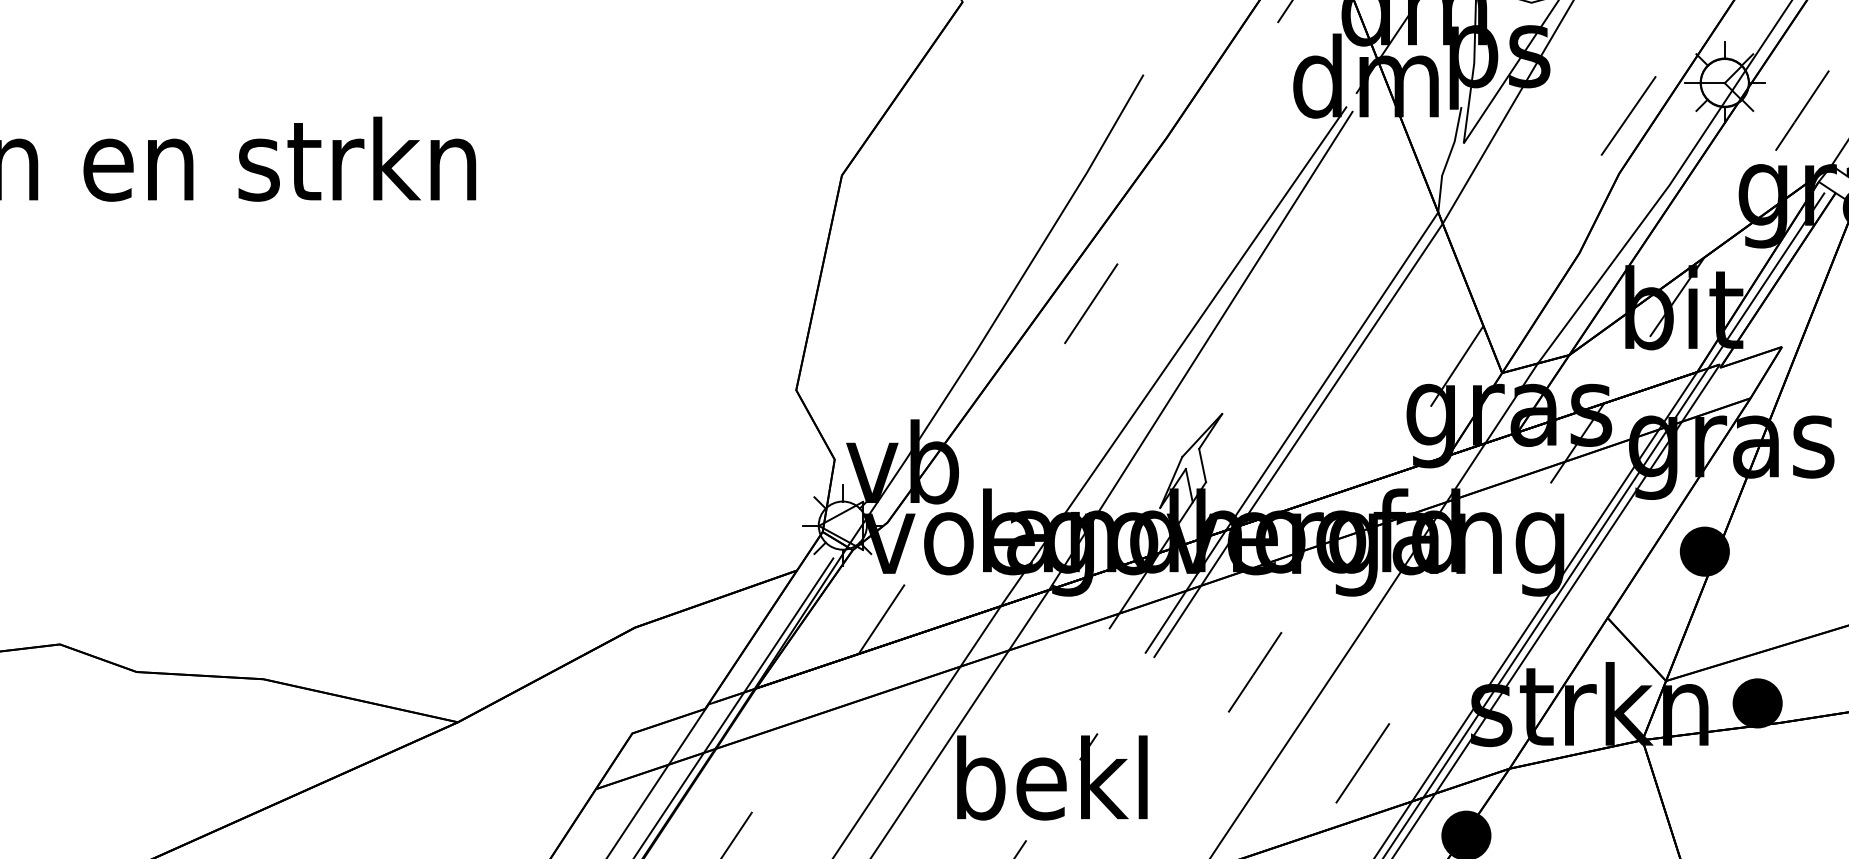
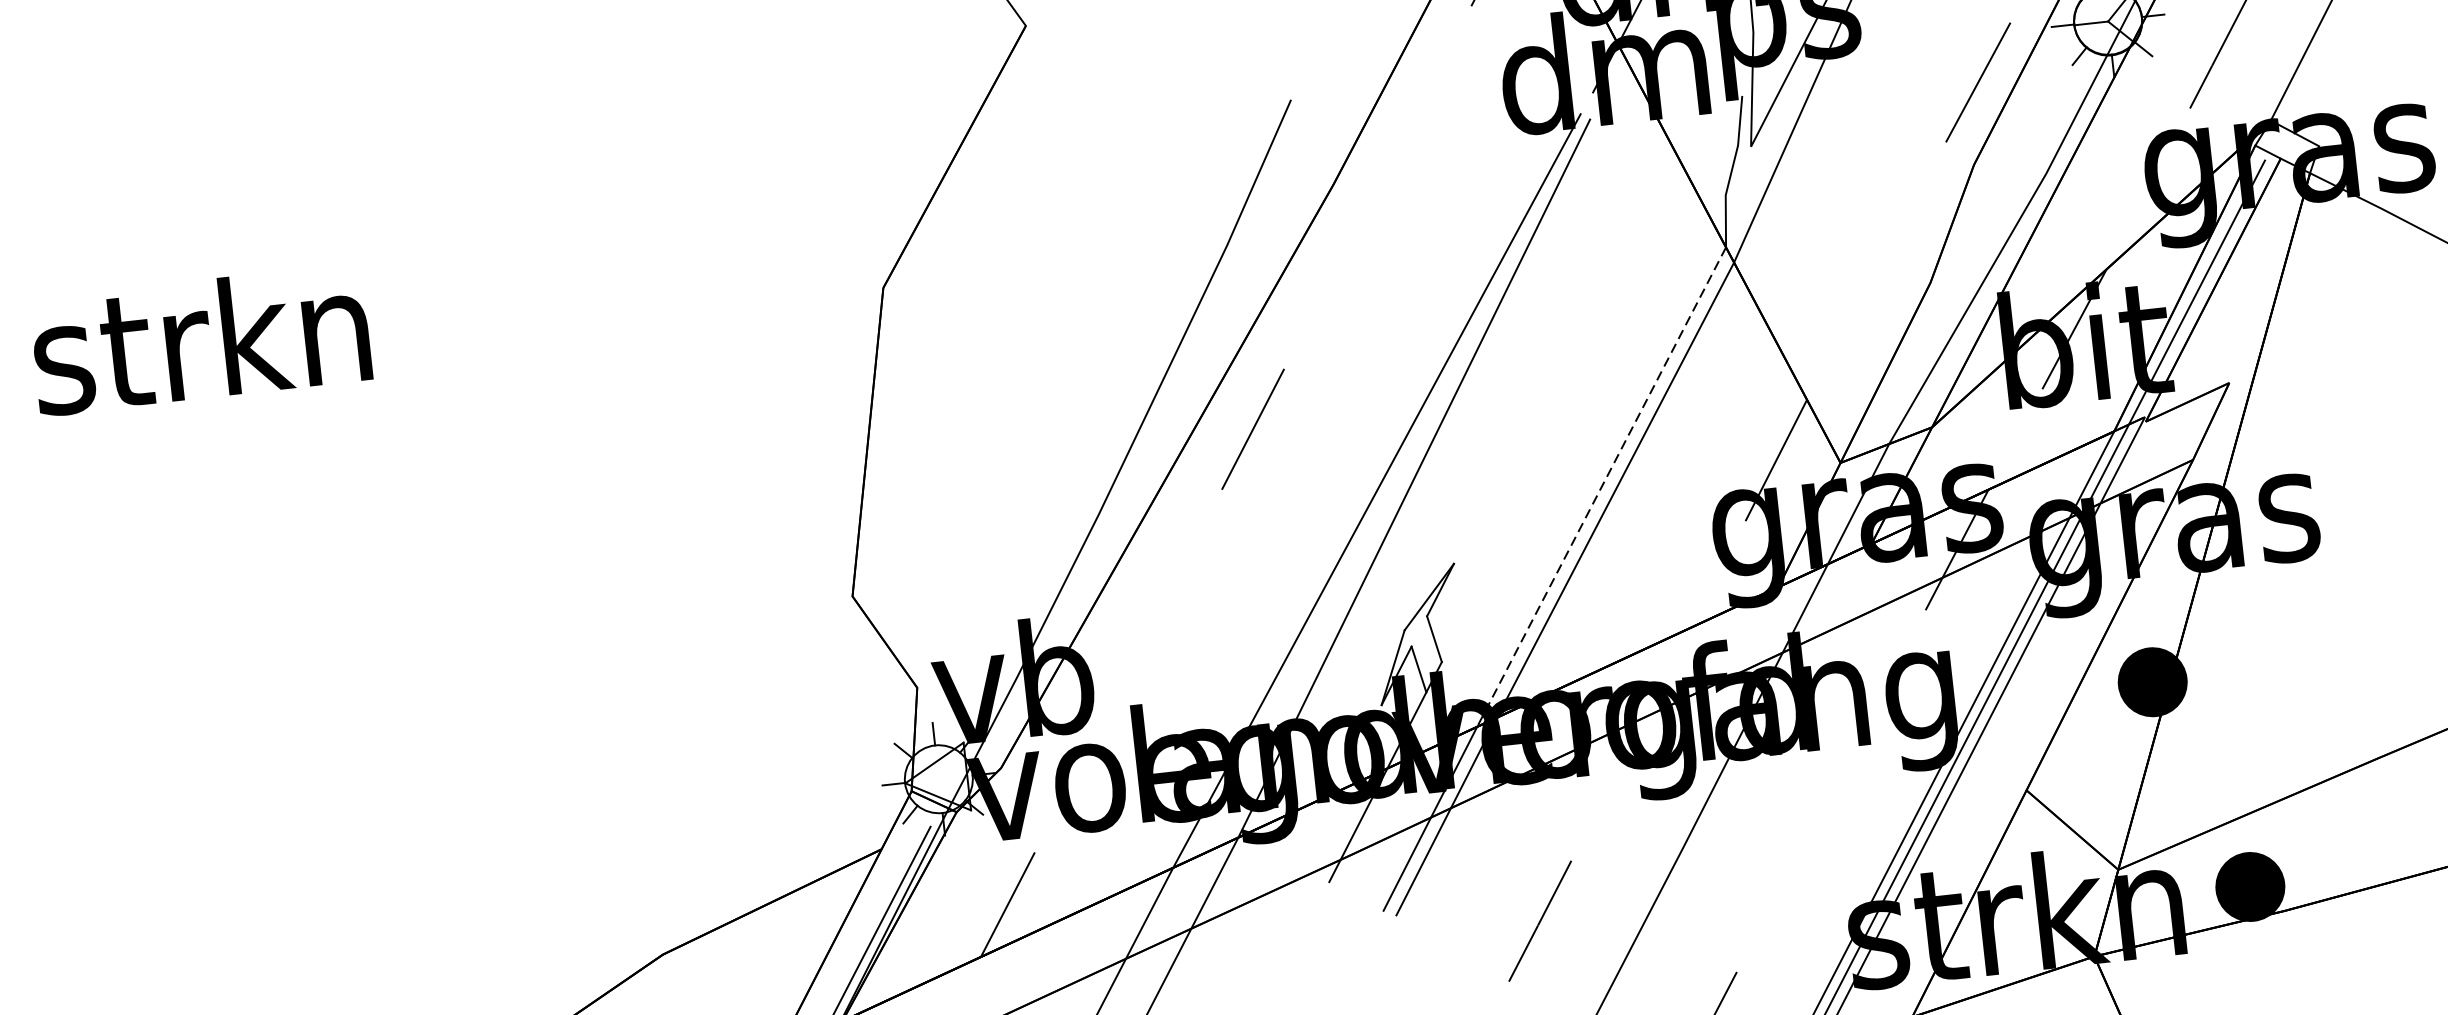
line: (1331, 371) -> (1600, 487), solid -> dashed

